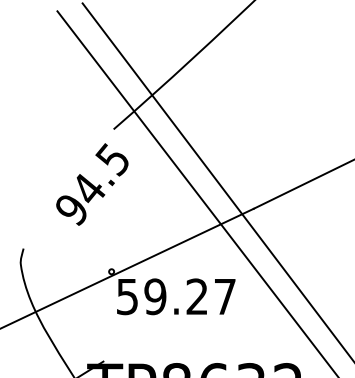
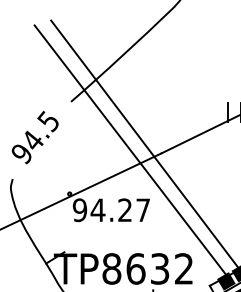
text: (91, 184) -> (34, 137), moved
text: (140, 297) -> (88, 210), 59.27 -> 94.27

